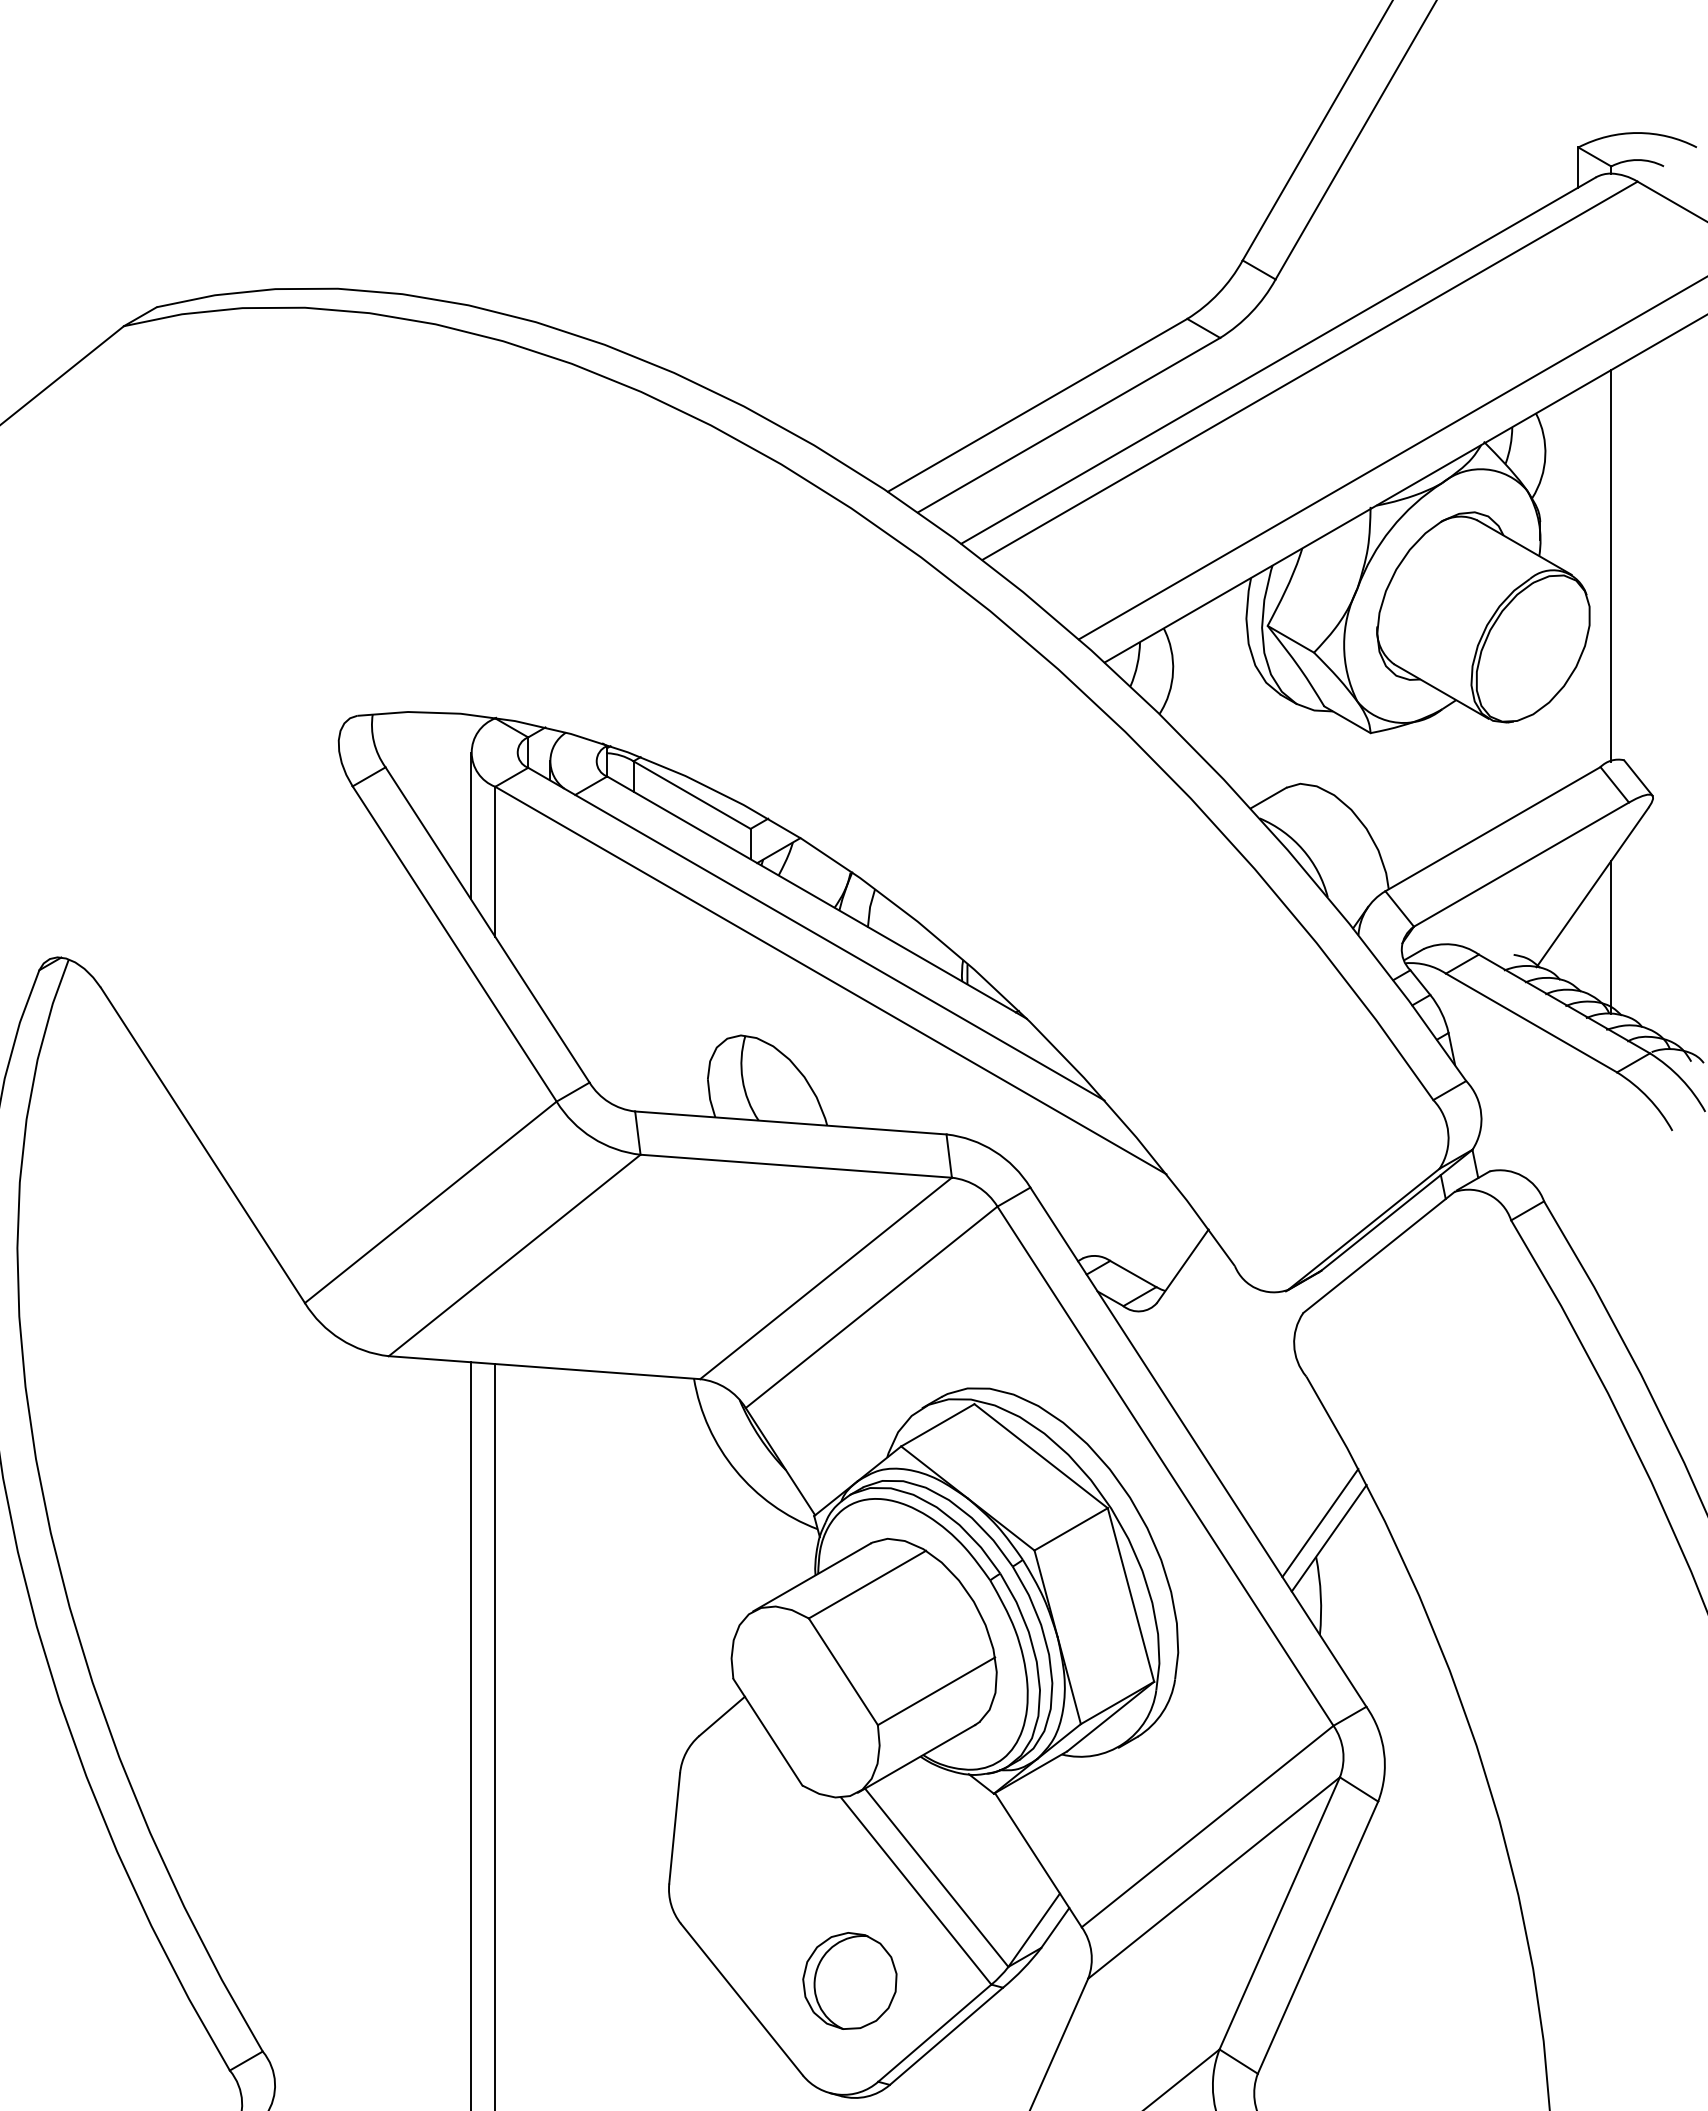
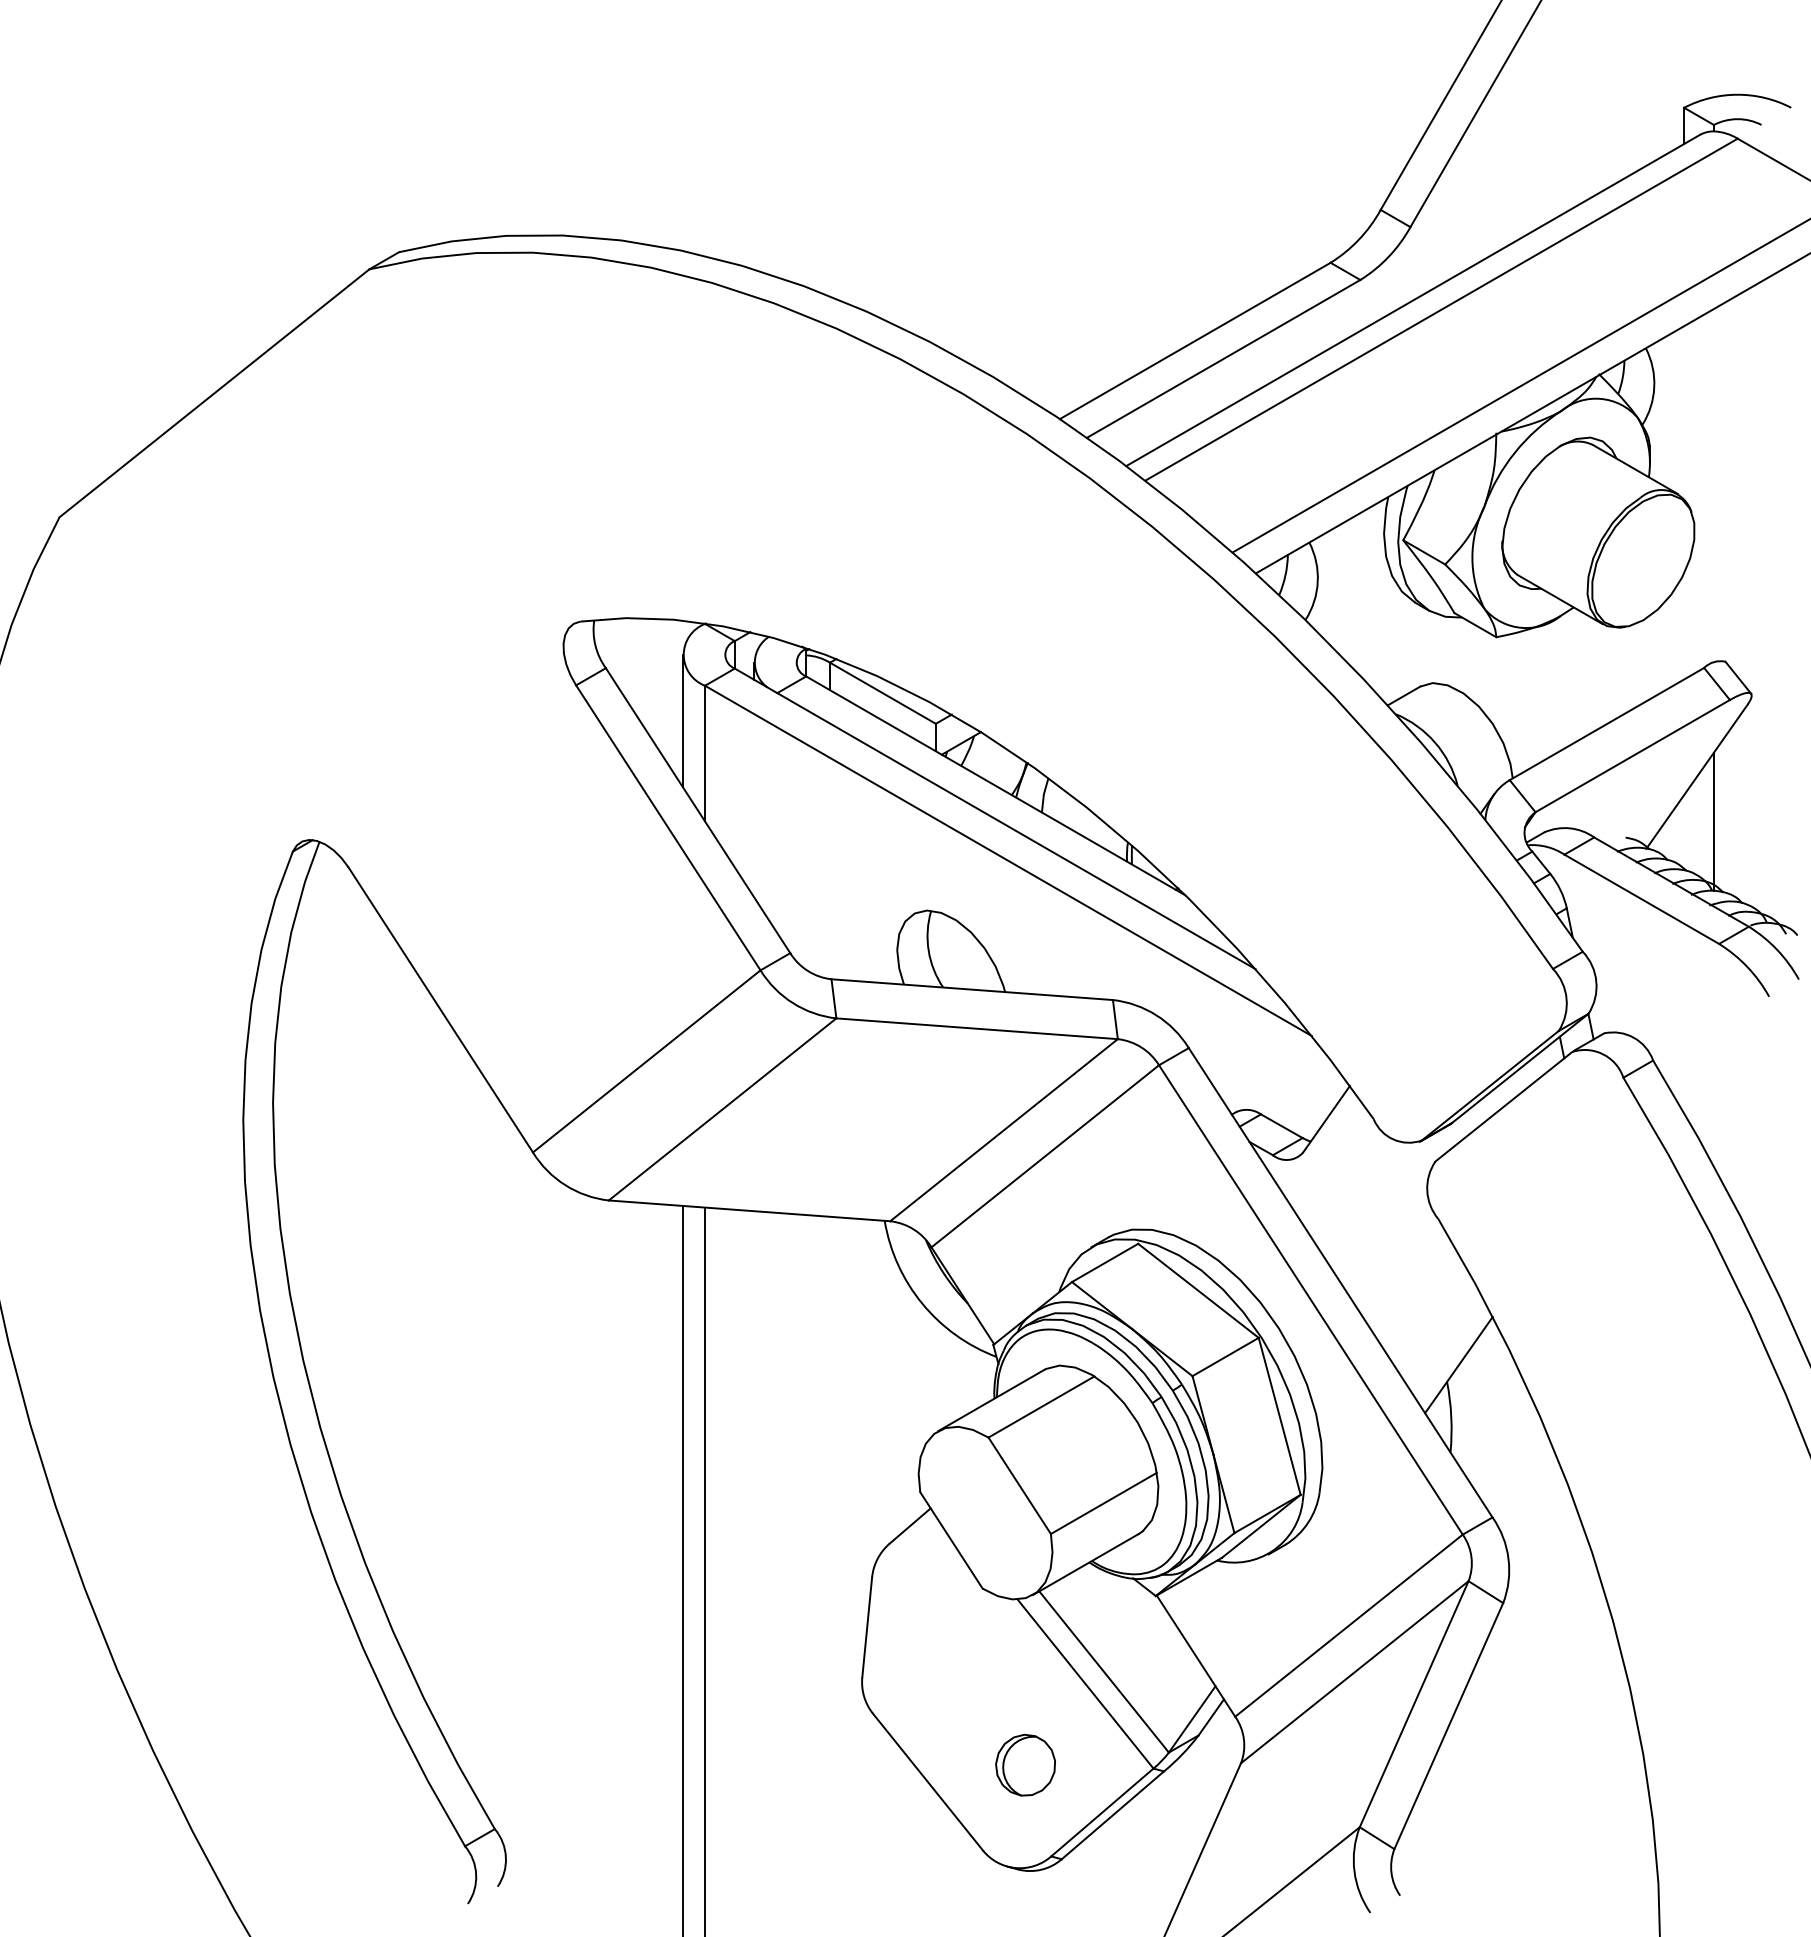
line: (1610, 565) -> (1713, 485), removed
line: (1319, 1523) -> (1450, 1351), removed
part: (849, 1980) -> (1025, 1764), size x0.7

